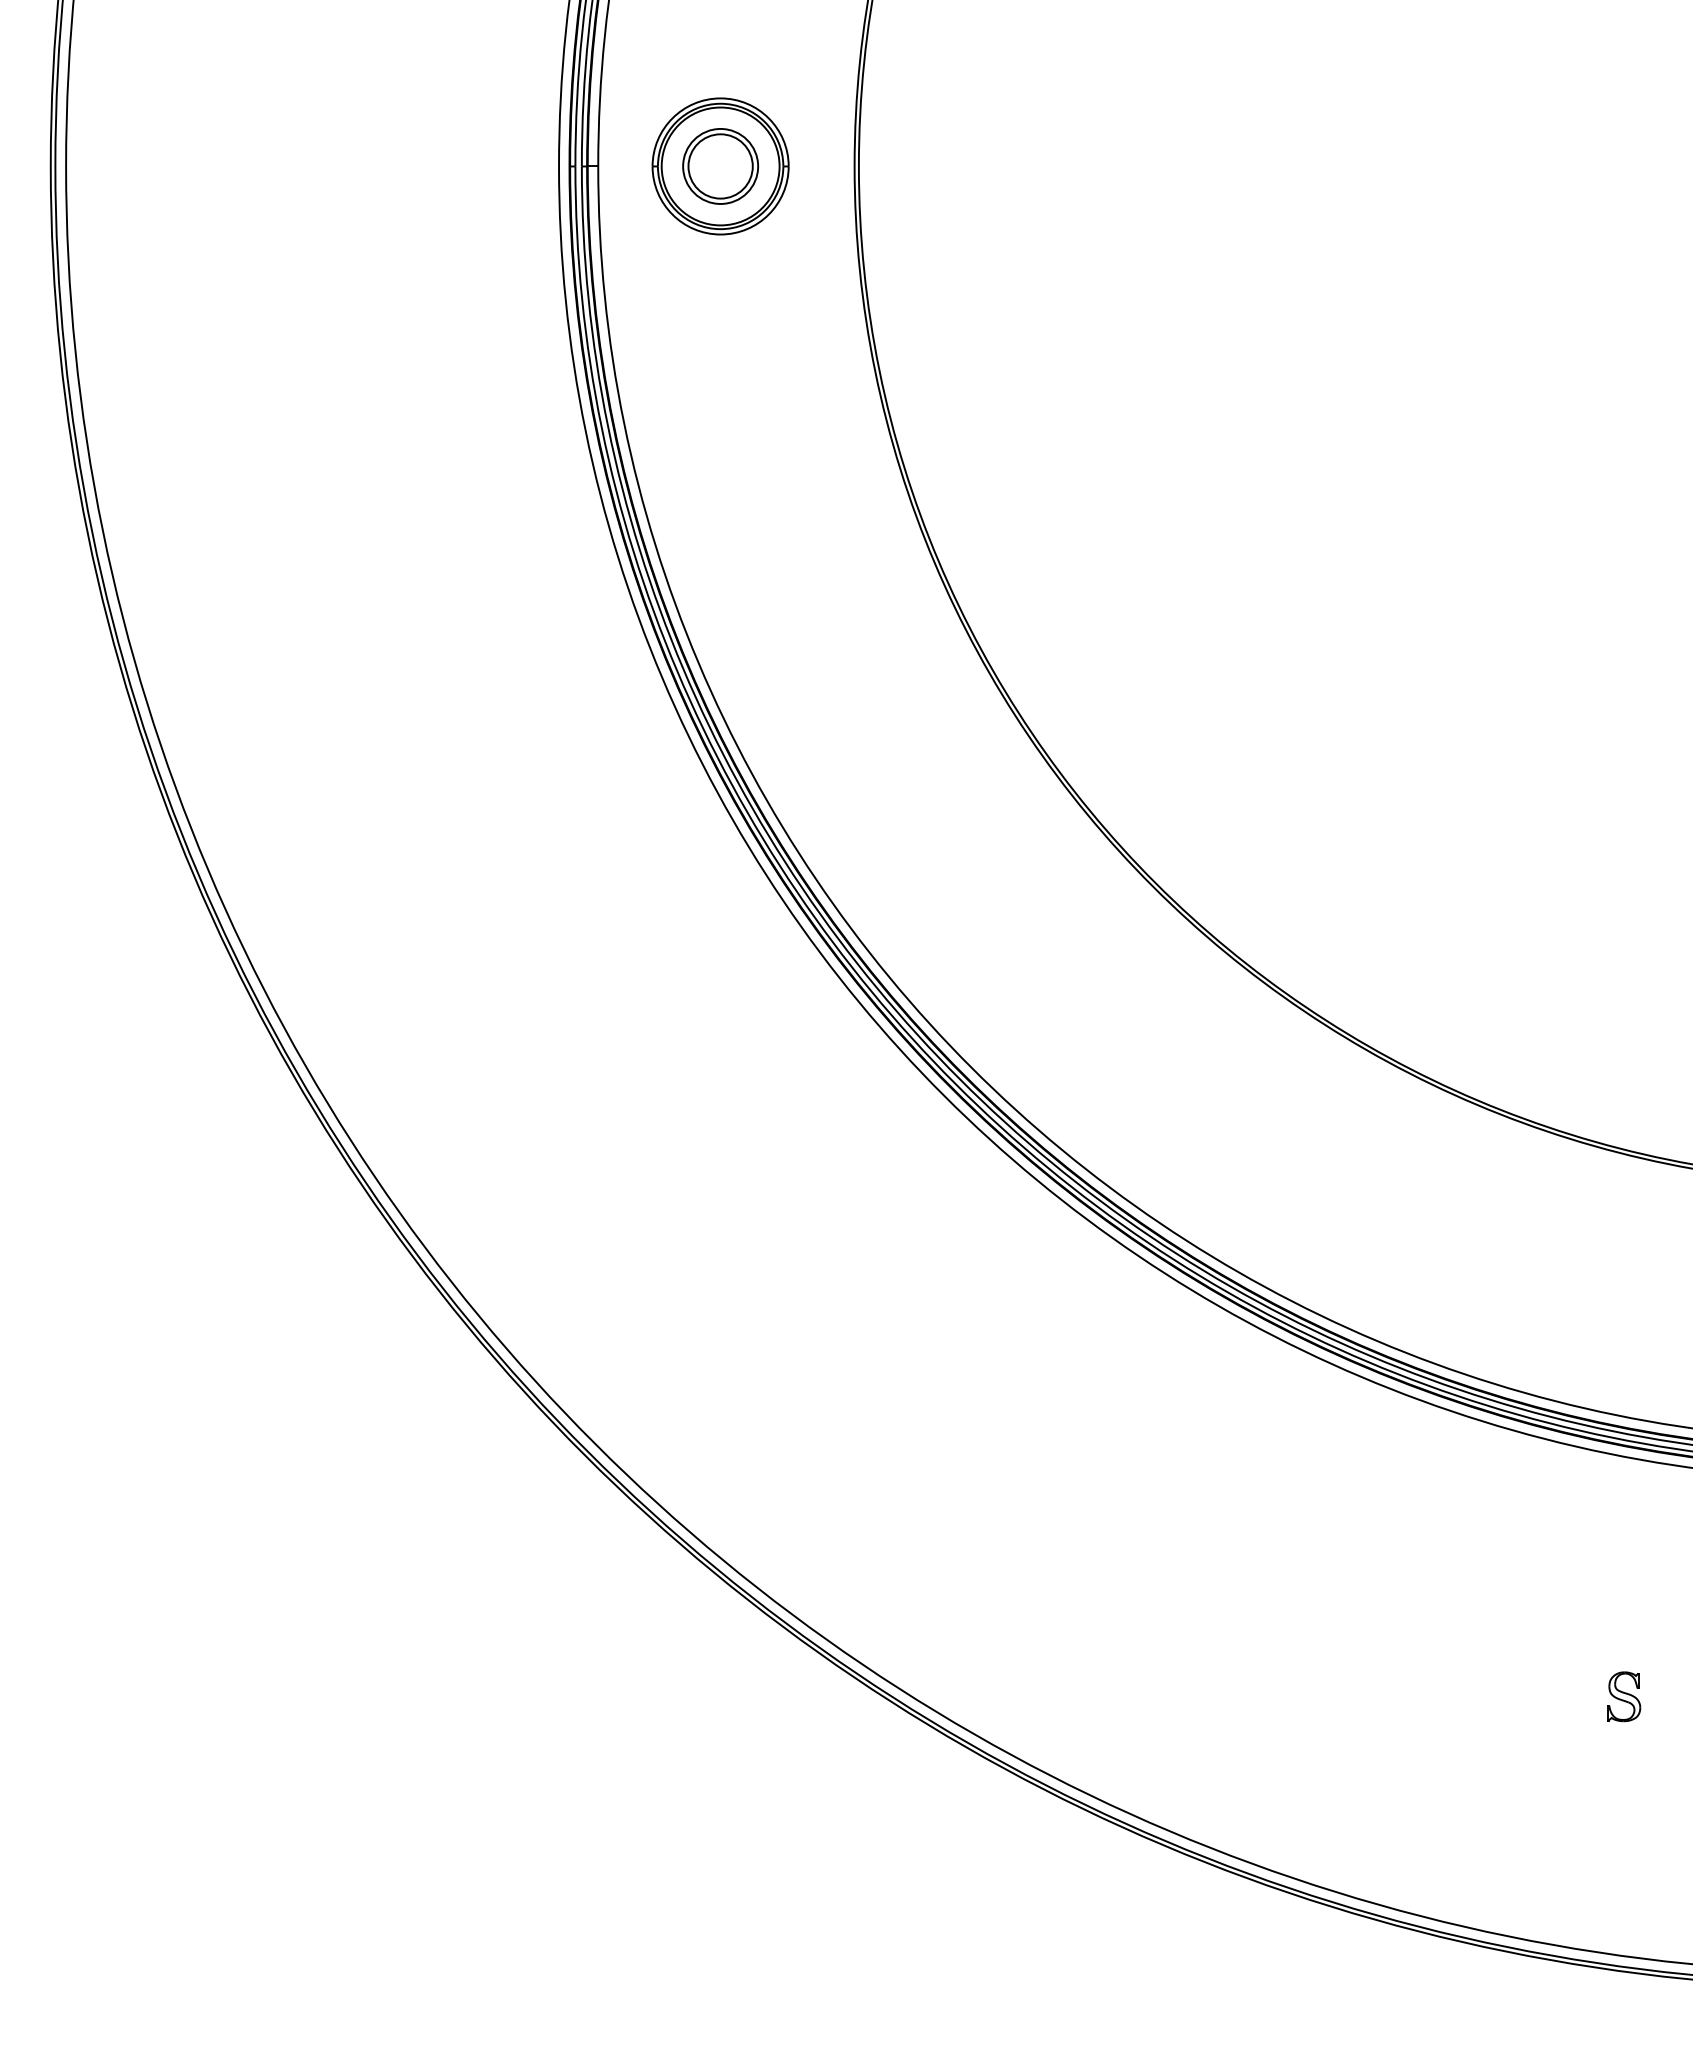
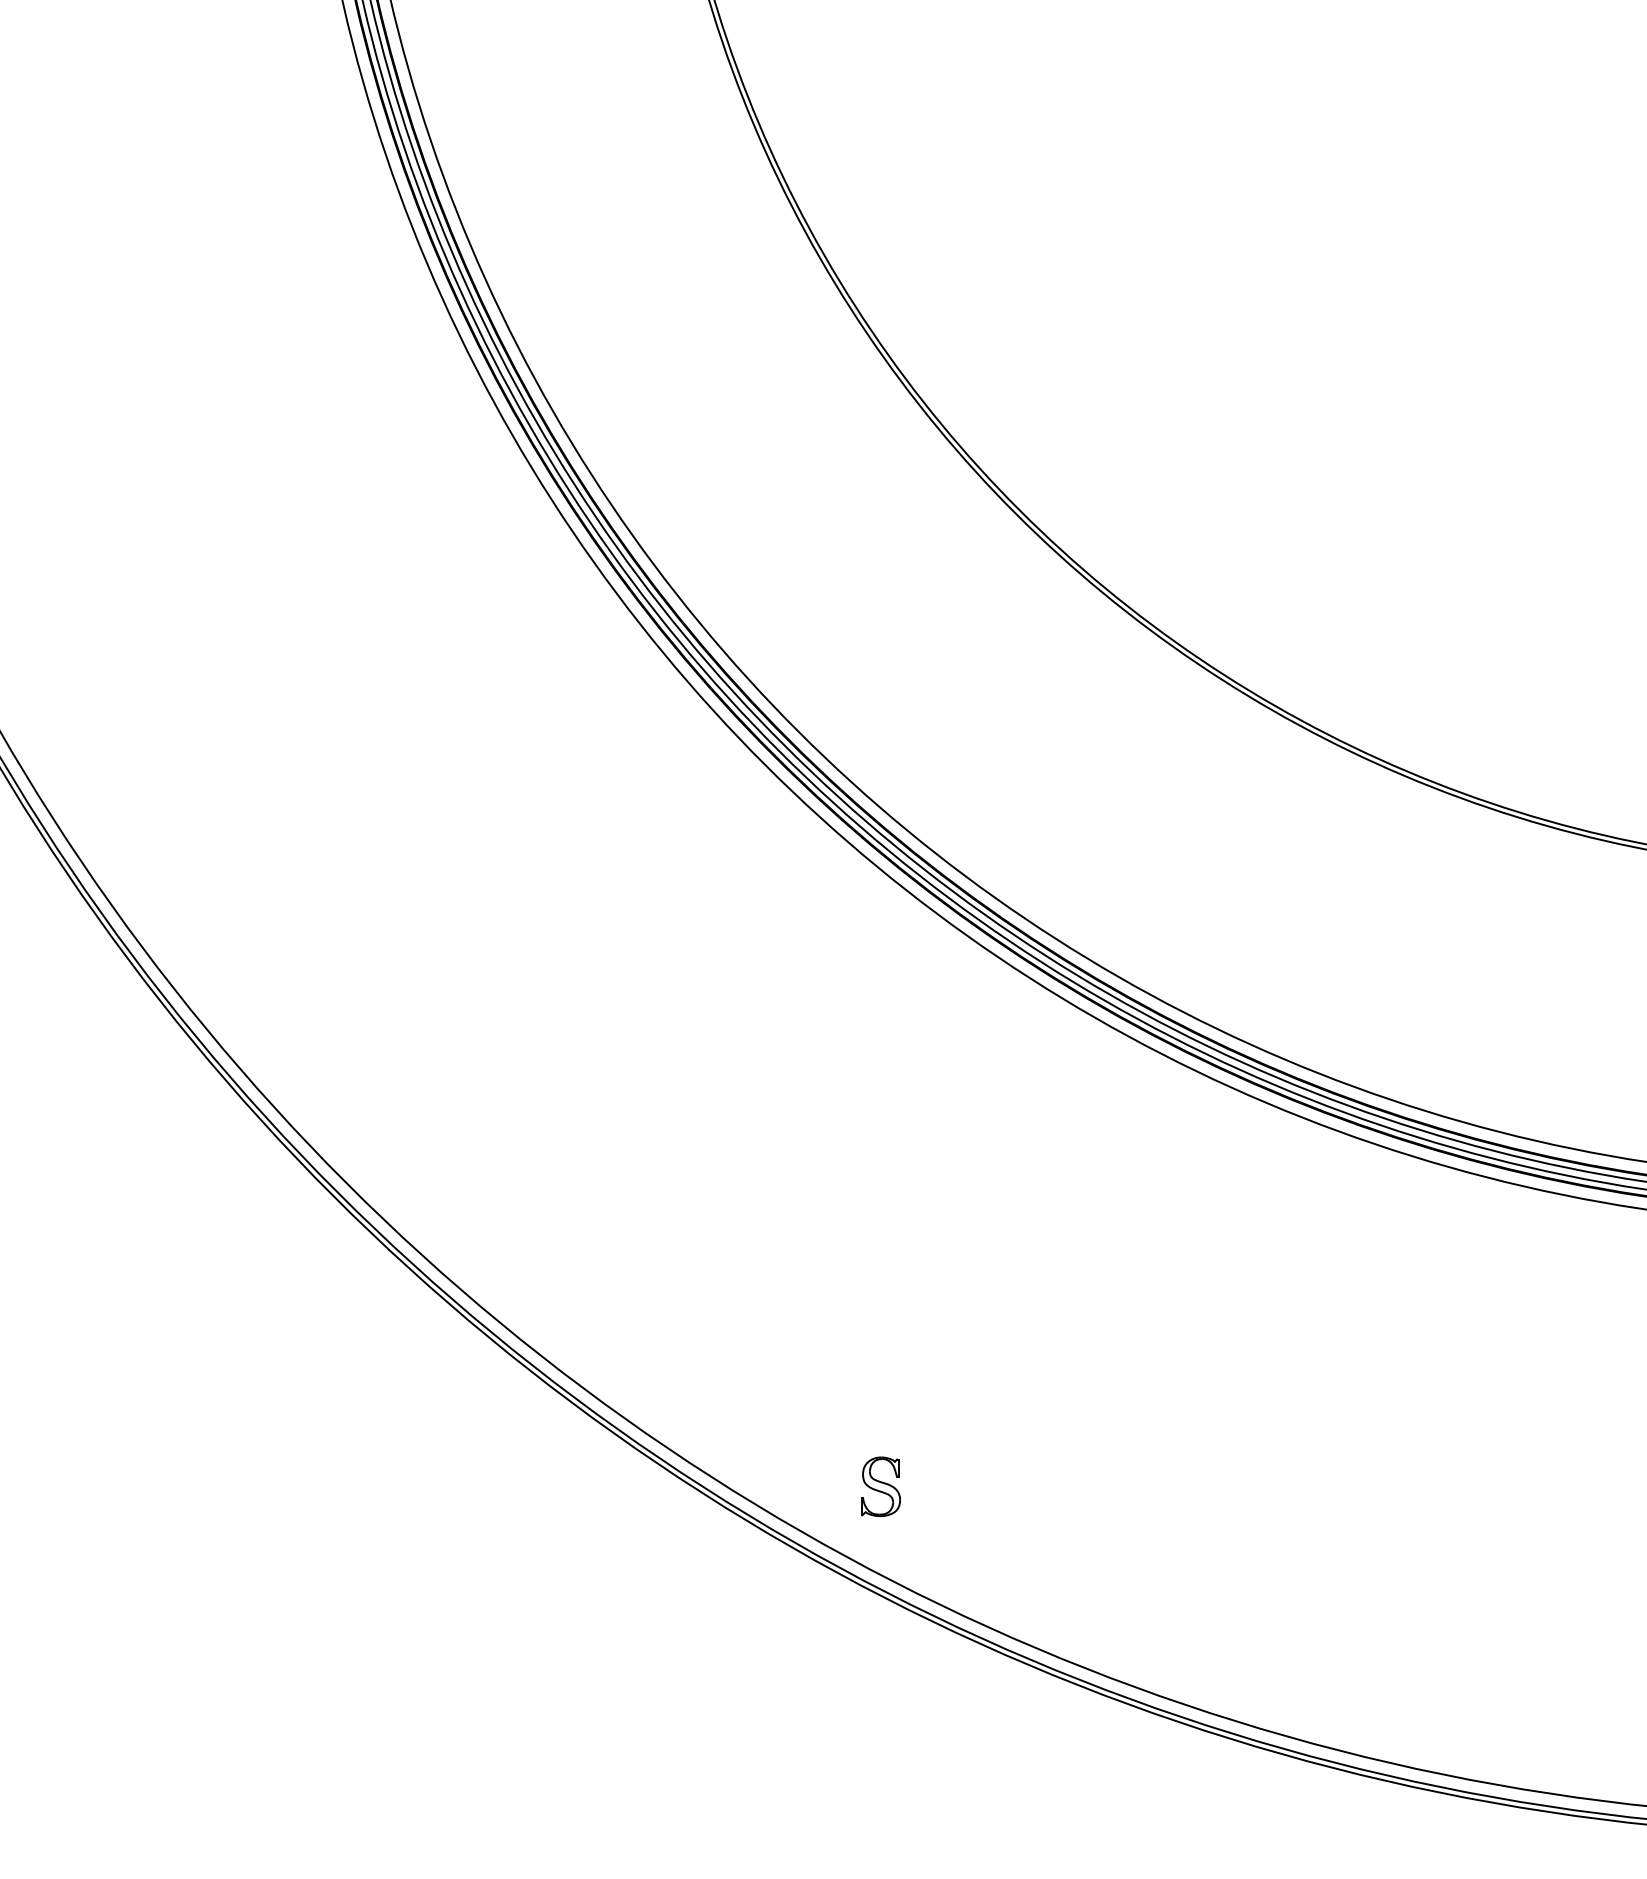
part: (1624, 1696) -> (881, 1486), moved

